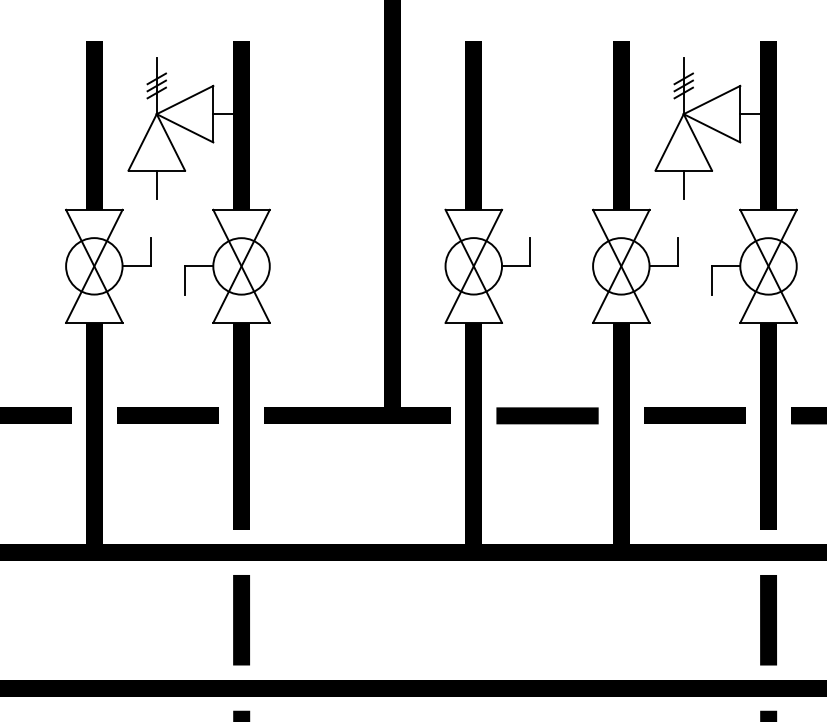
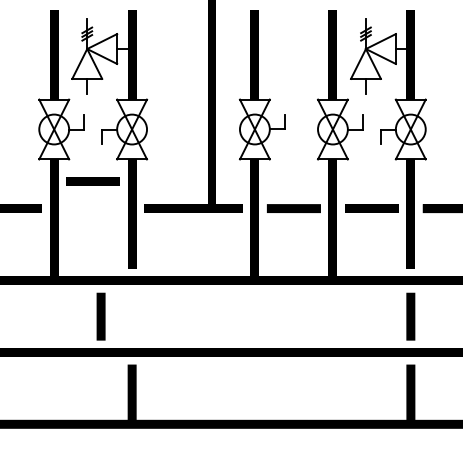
line: (166, 415) -> (92, 181), moved
line: (240, 619) -> (100, 316), moved

